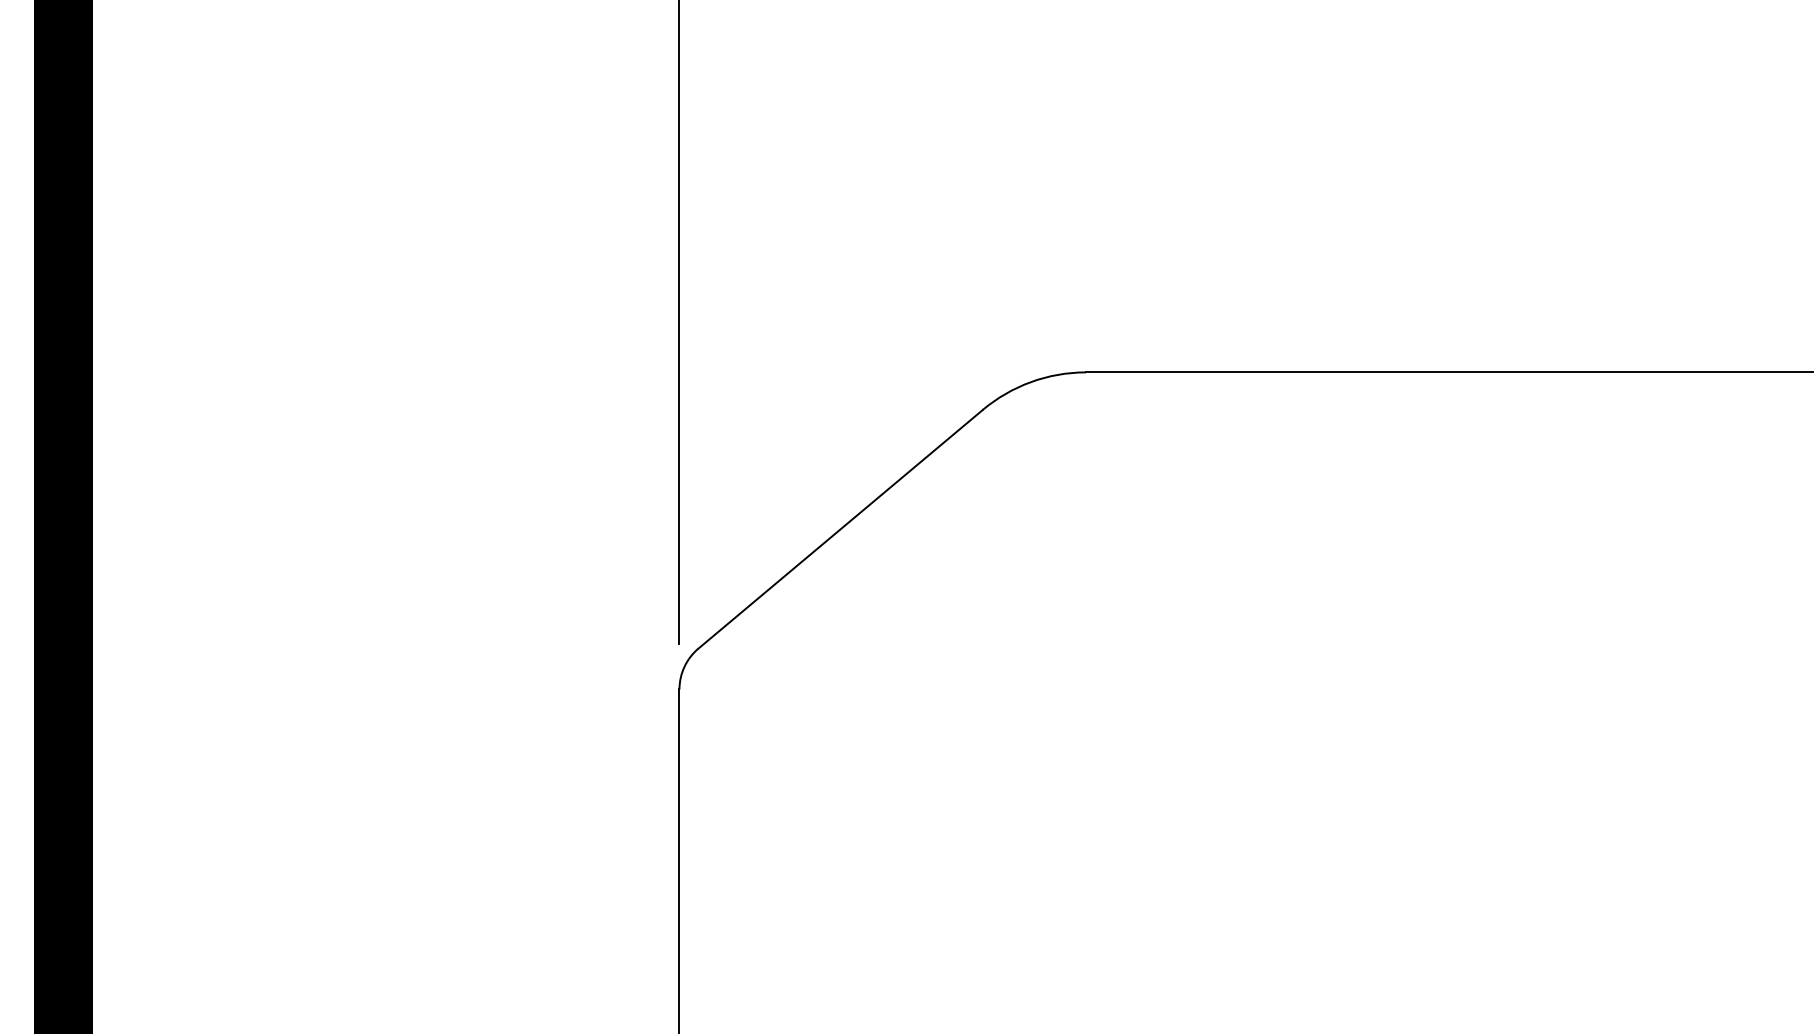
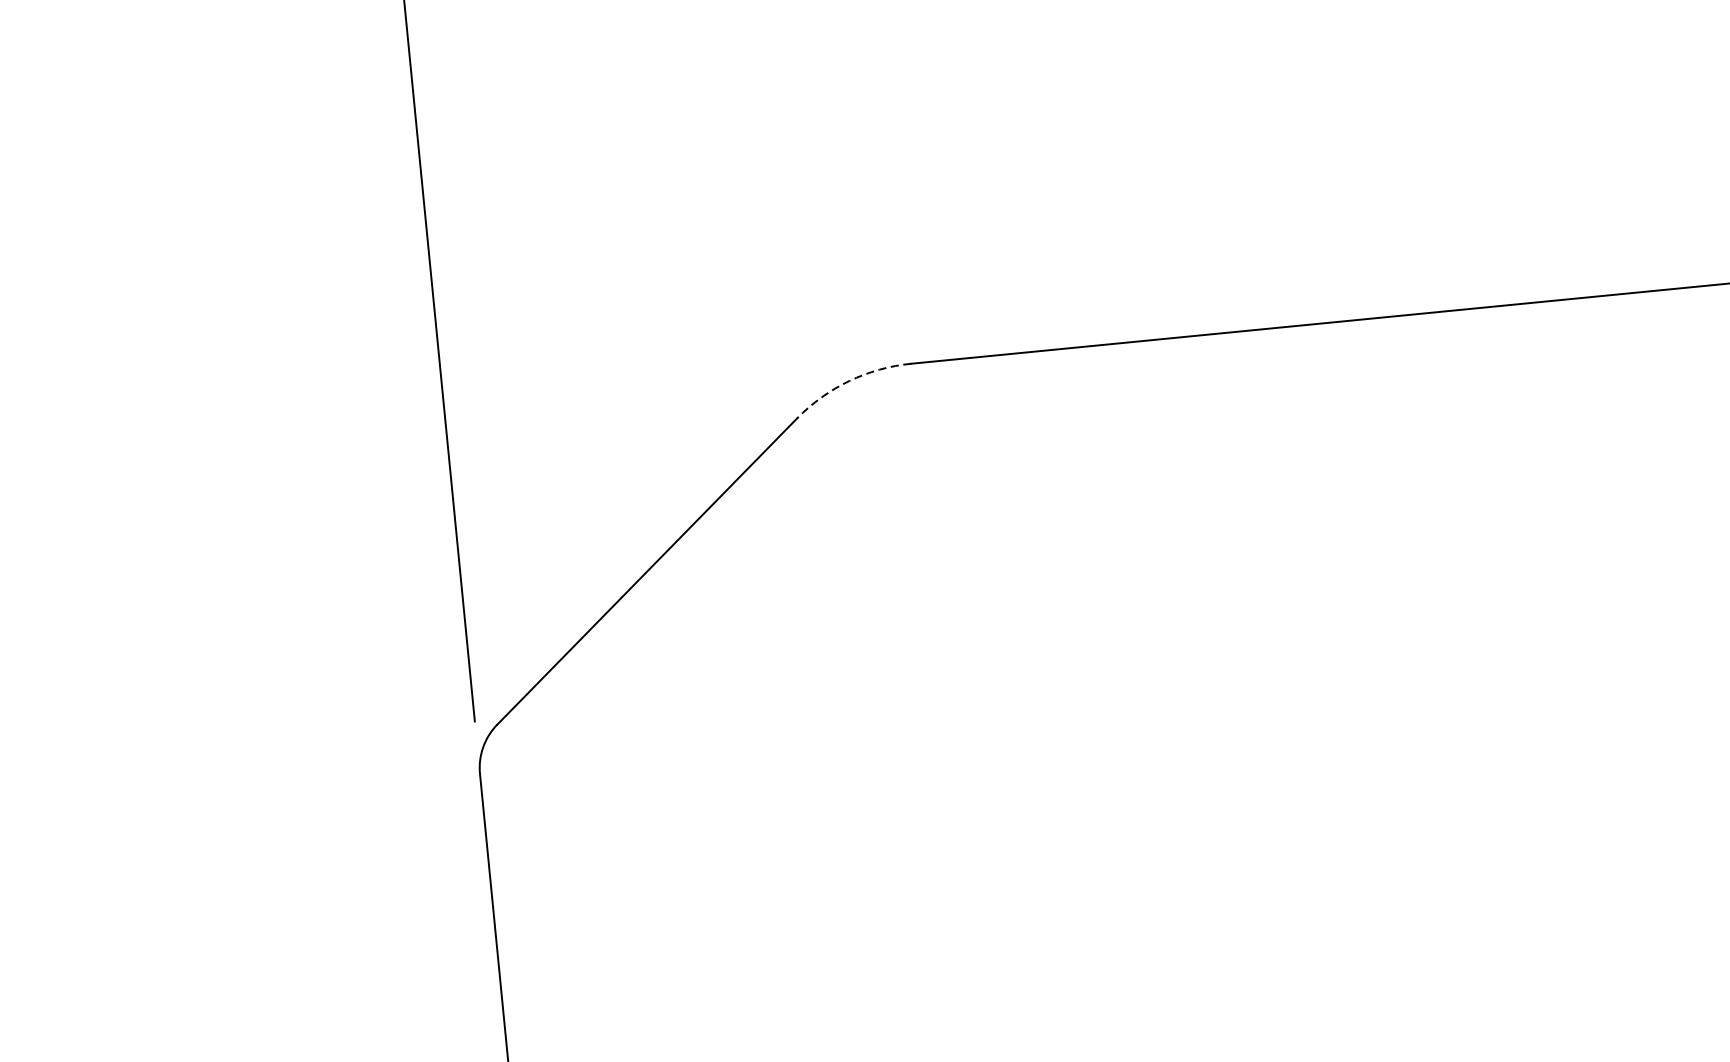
arc: (1031, 382) -> (849, 381), solid -> dashed

